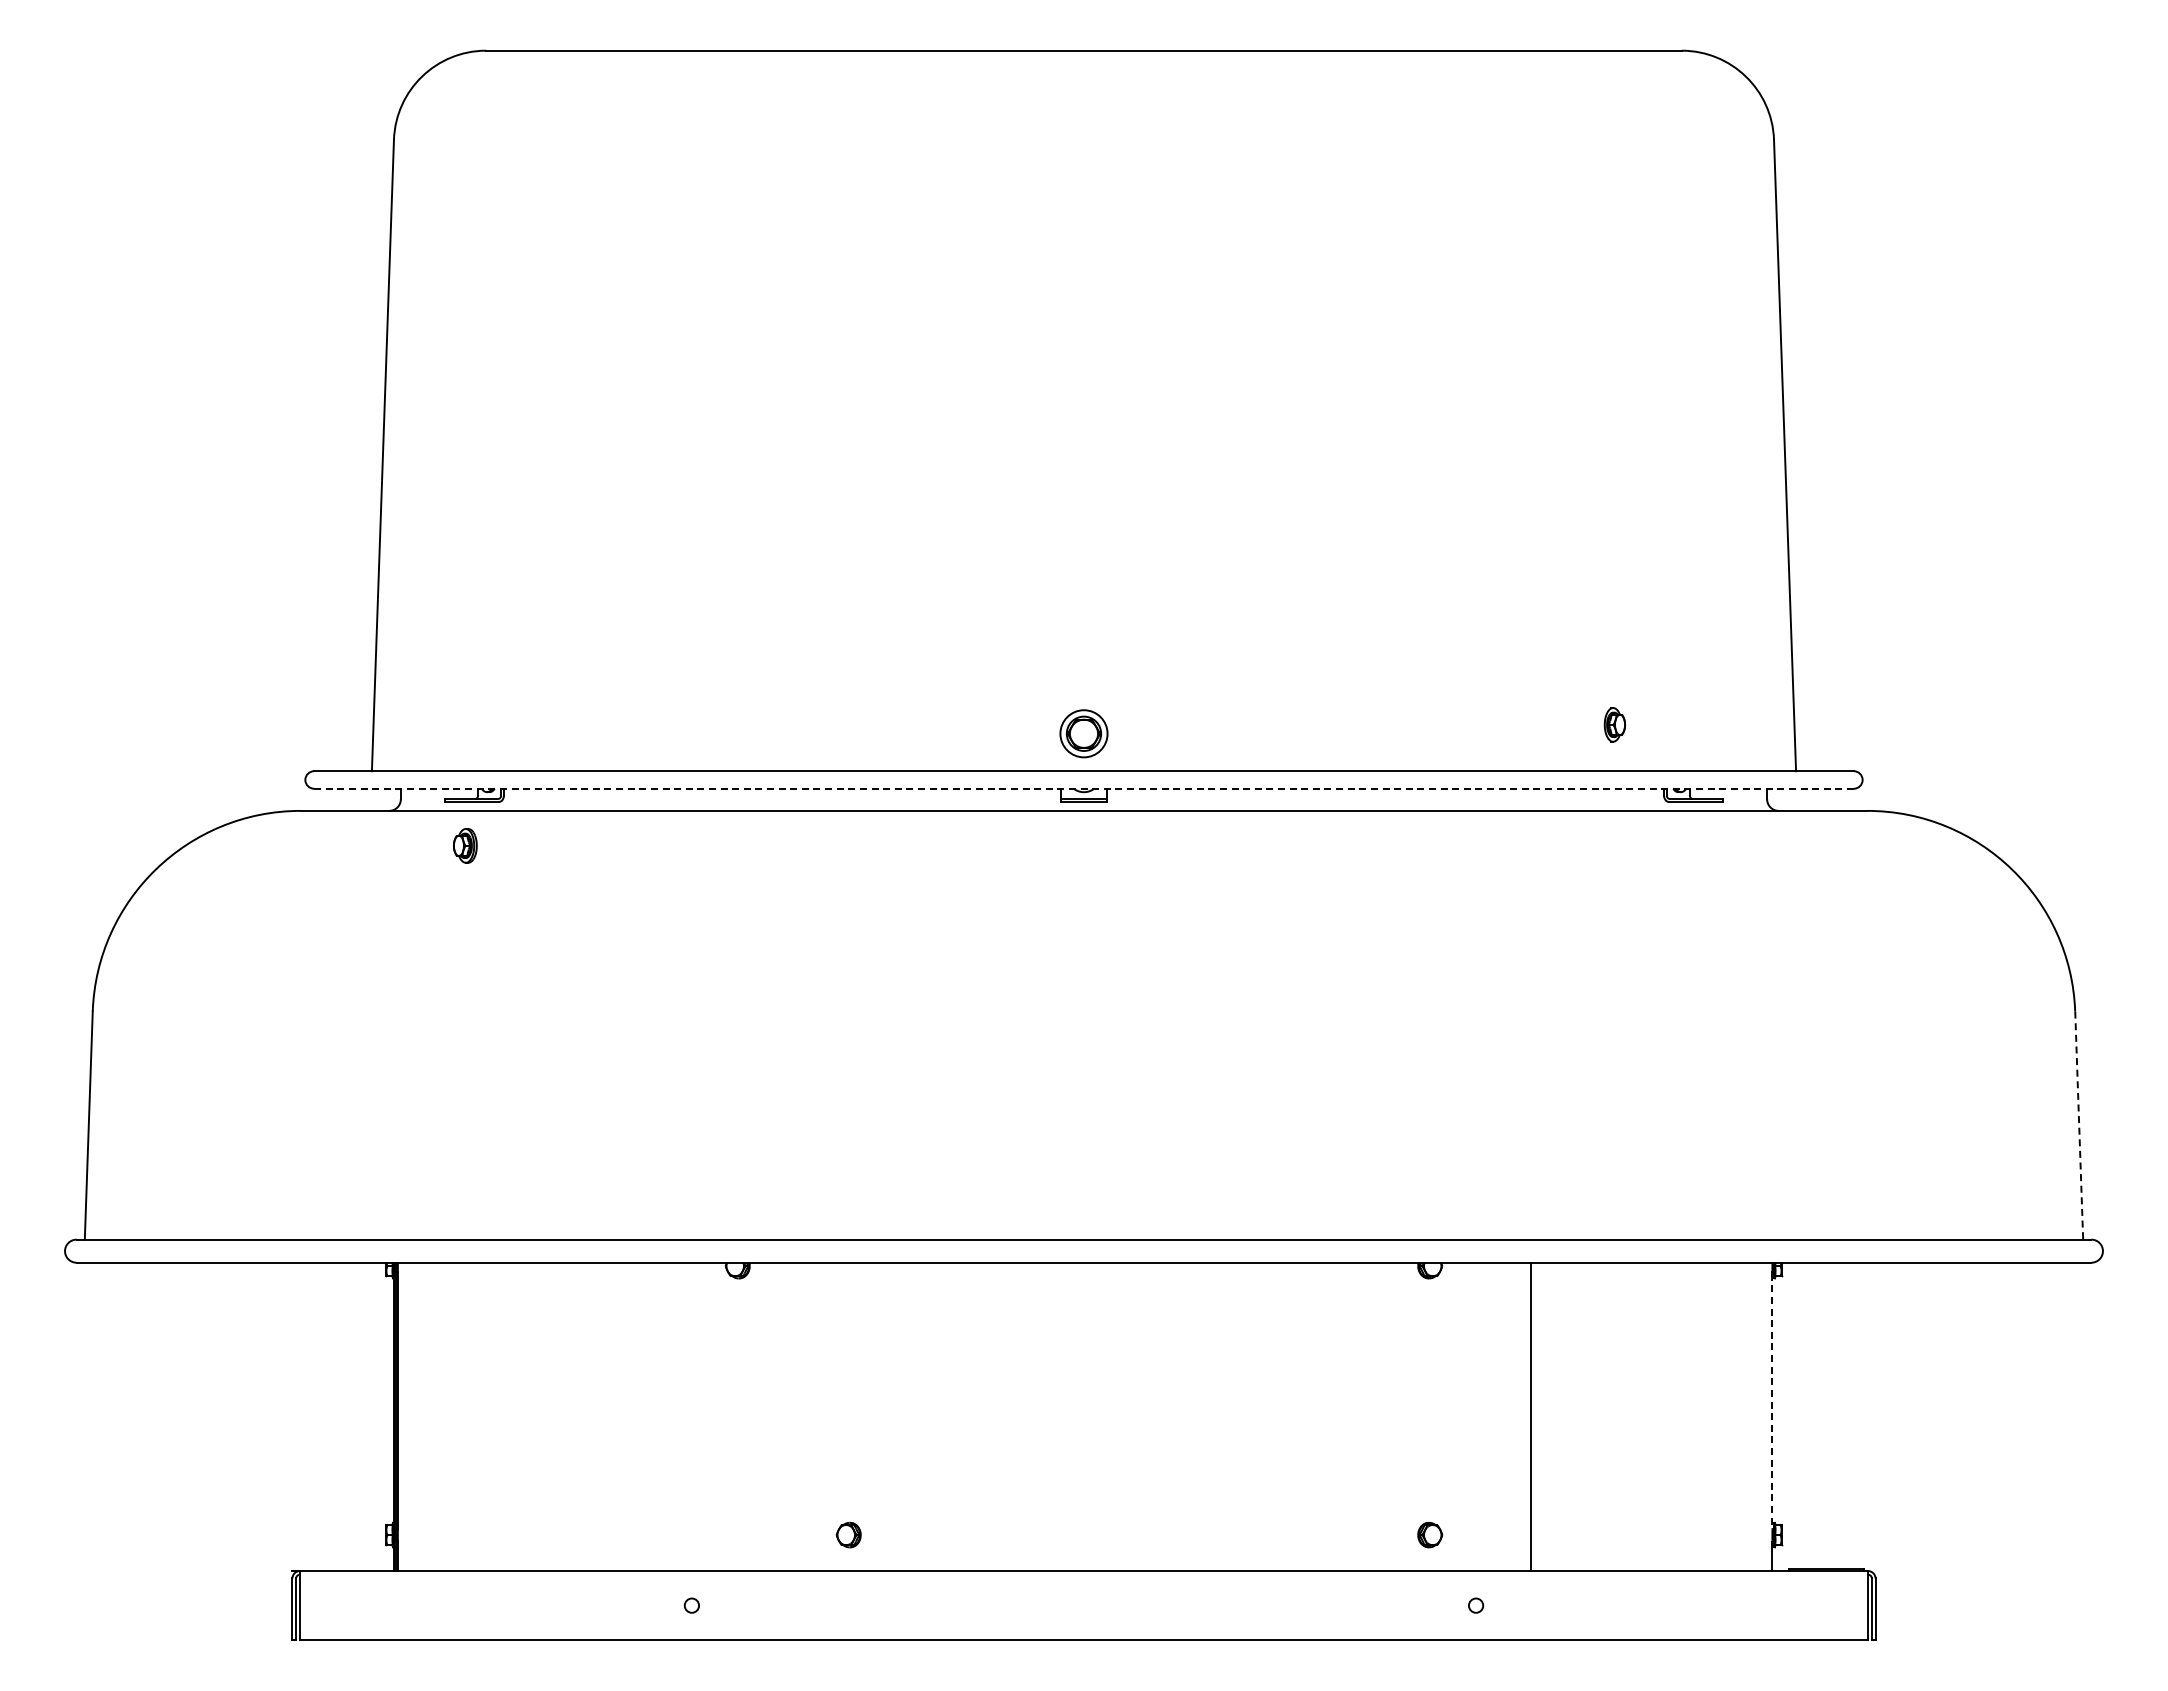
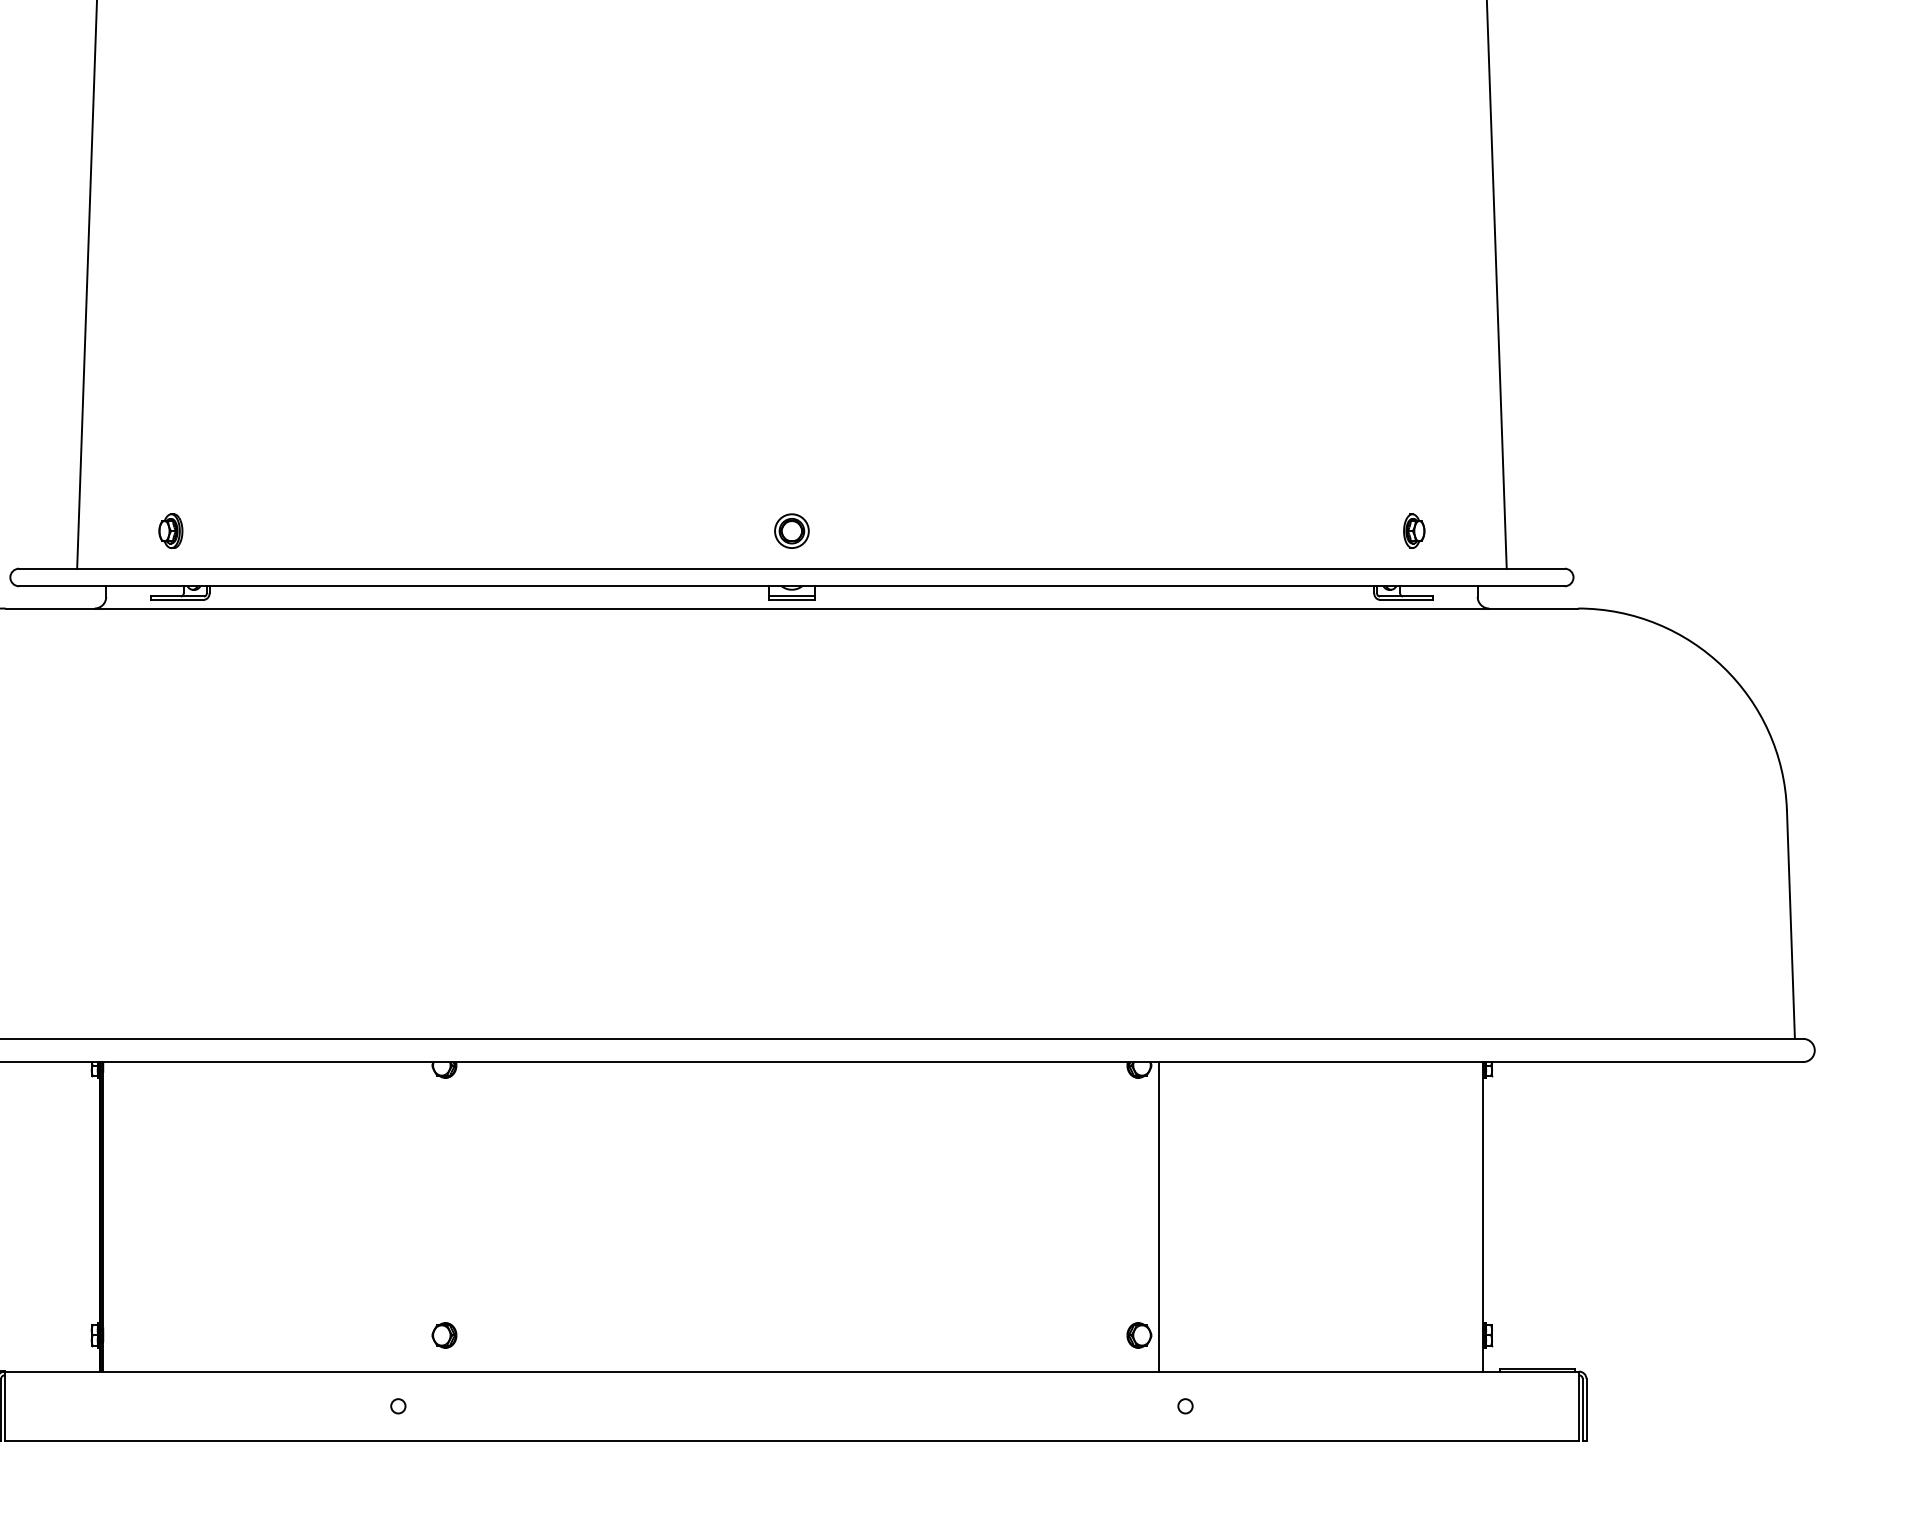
part: (1614, 724) -> (1413, 530), moved
part: (1083, 733) -> (791, 530), size x0.71
line: (1083, 788) -> (791, 586), dashed -> solid
part: (465, 845) -> (171, 530), moved
line: (2079, 1126) -> (1791, 925), dashed -> solid
line: (1772, 1401) -> (1483, 1201), dashed -> solid
line: (1531, 1416) -> (1158, 1216), moved
part: (848, 1534) -> (444, 1334), moved

